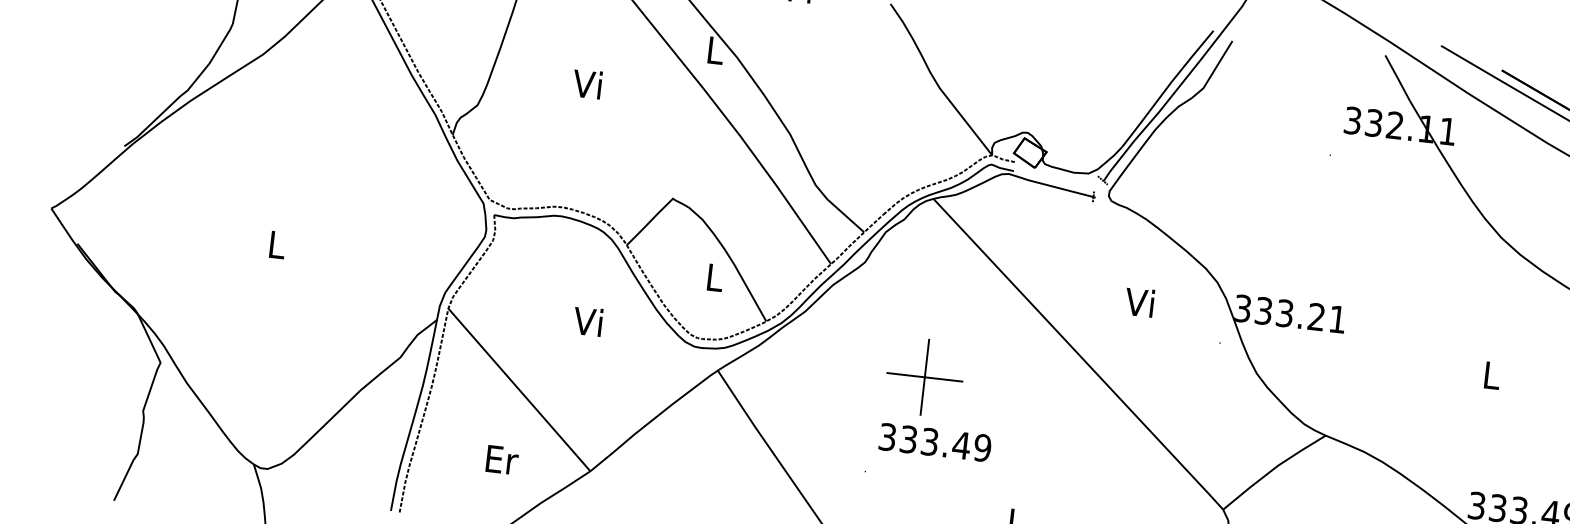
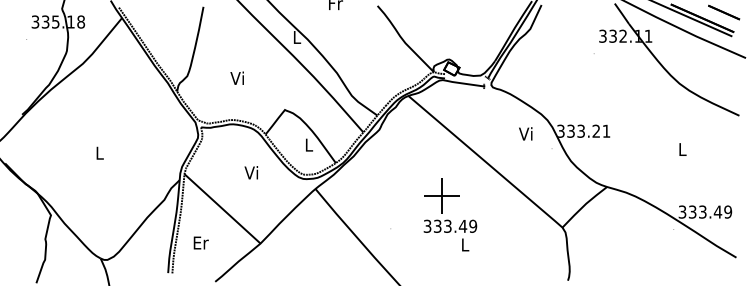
text: (586, 82) -> (236, 77), moved
text: (1139, 301) -> (525, 133), moved
part: (923, 397) -> (442, 205), moved
text: (500, 458) -> (200, 242), moved

